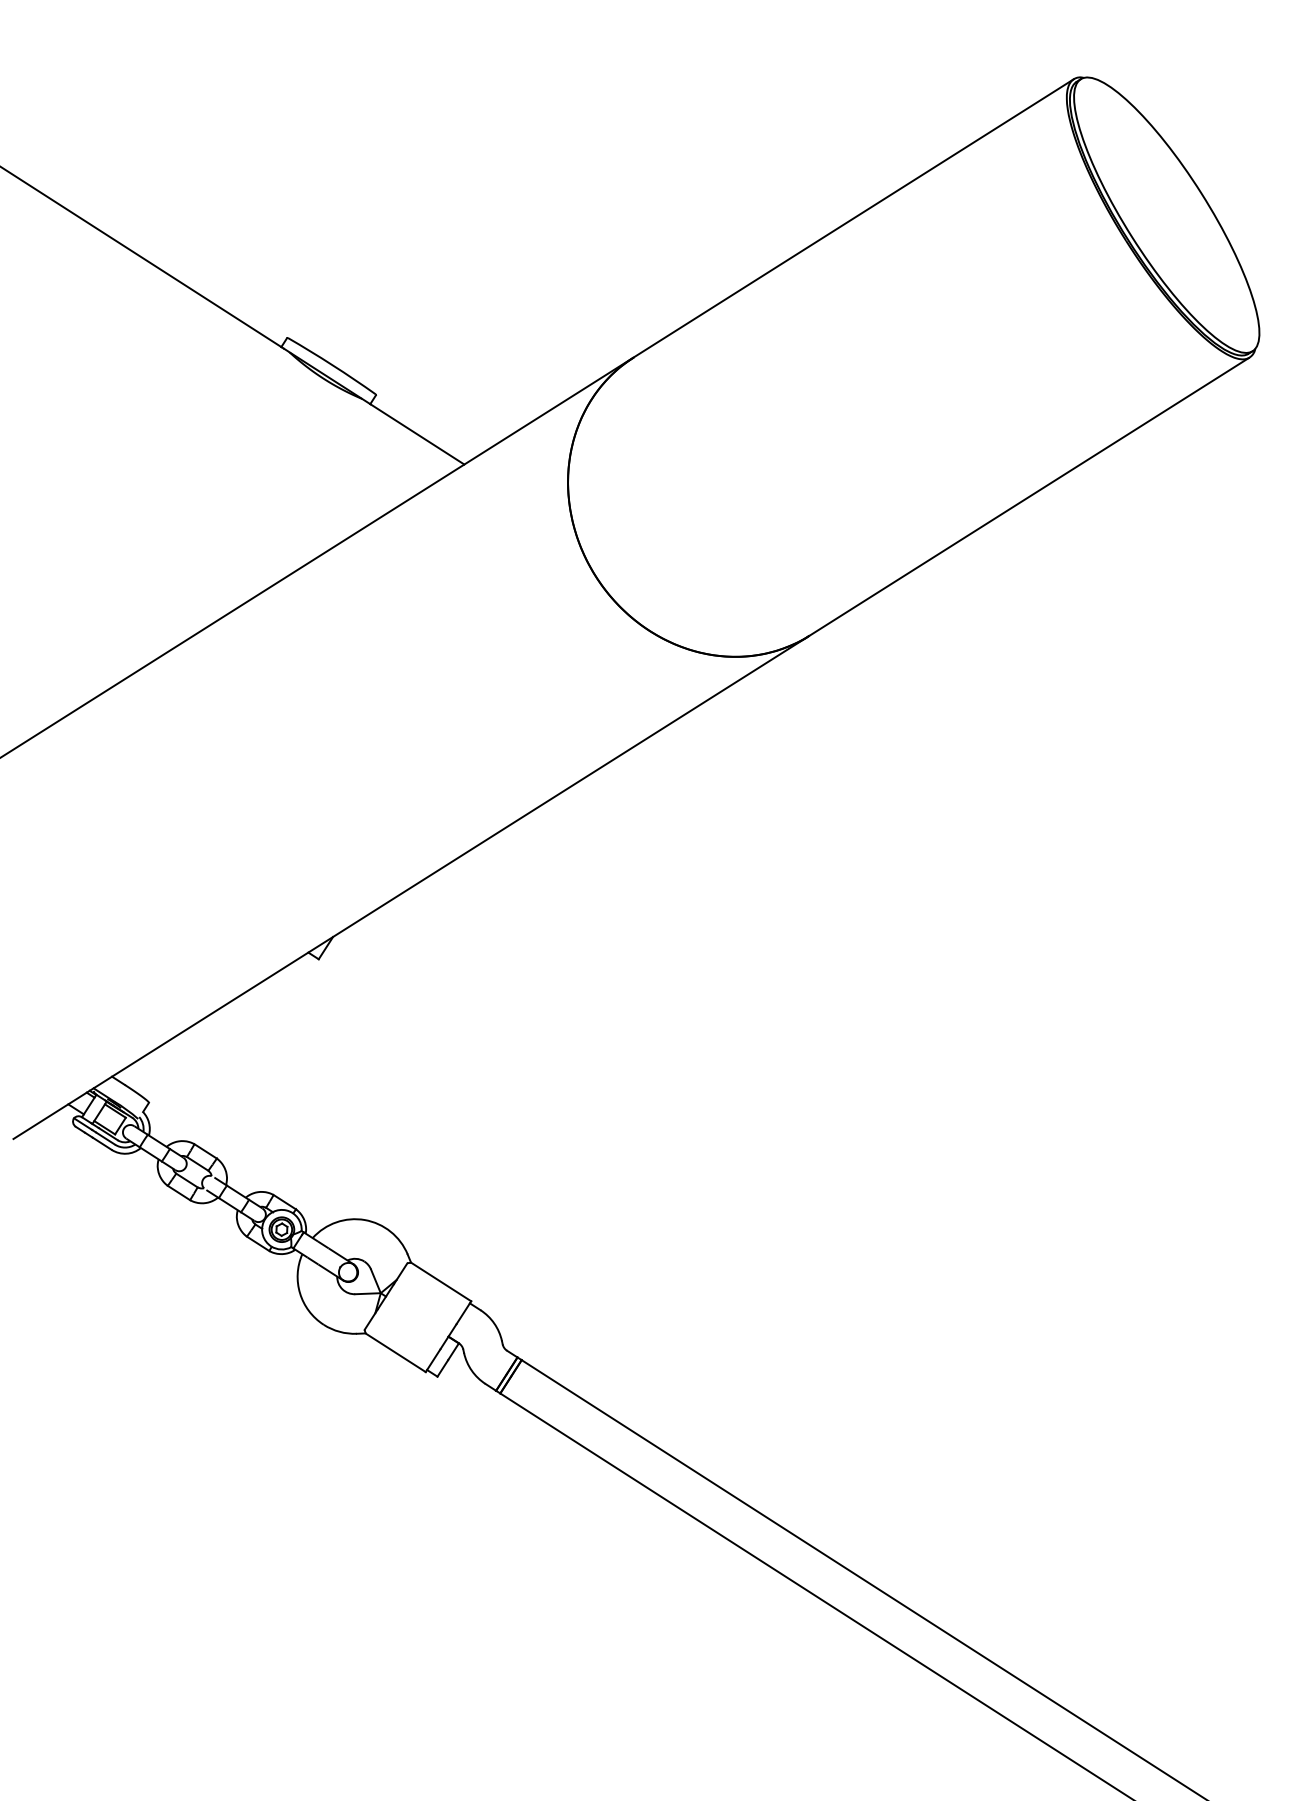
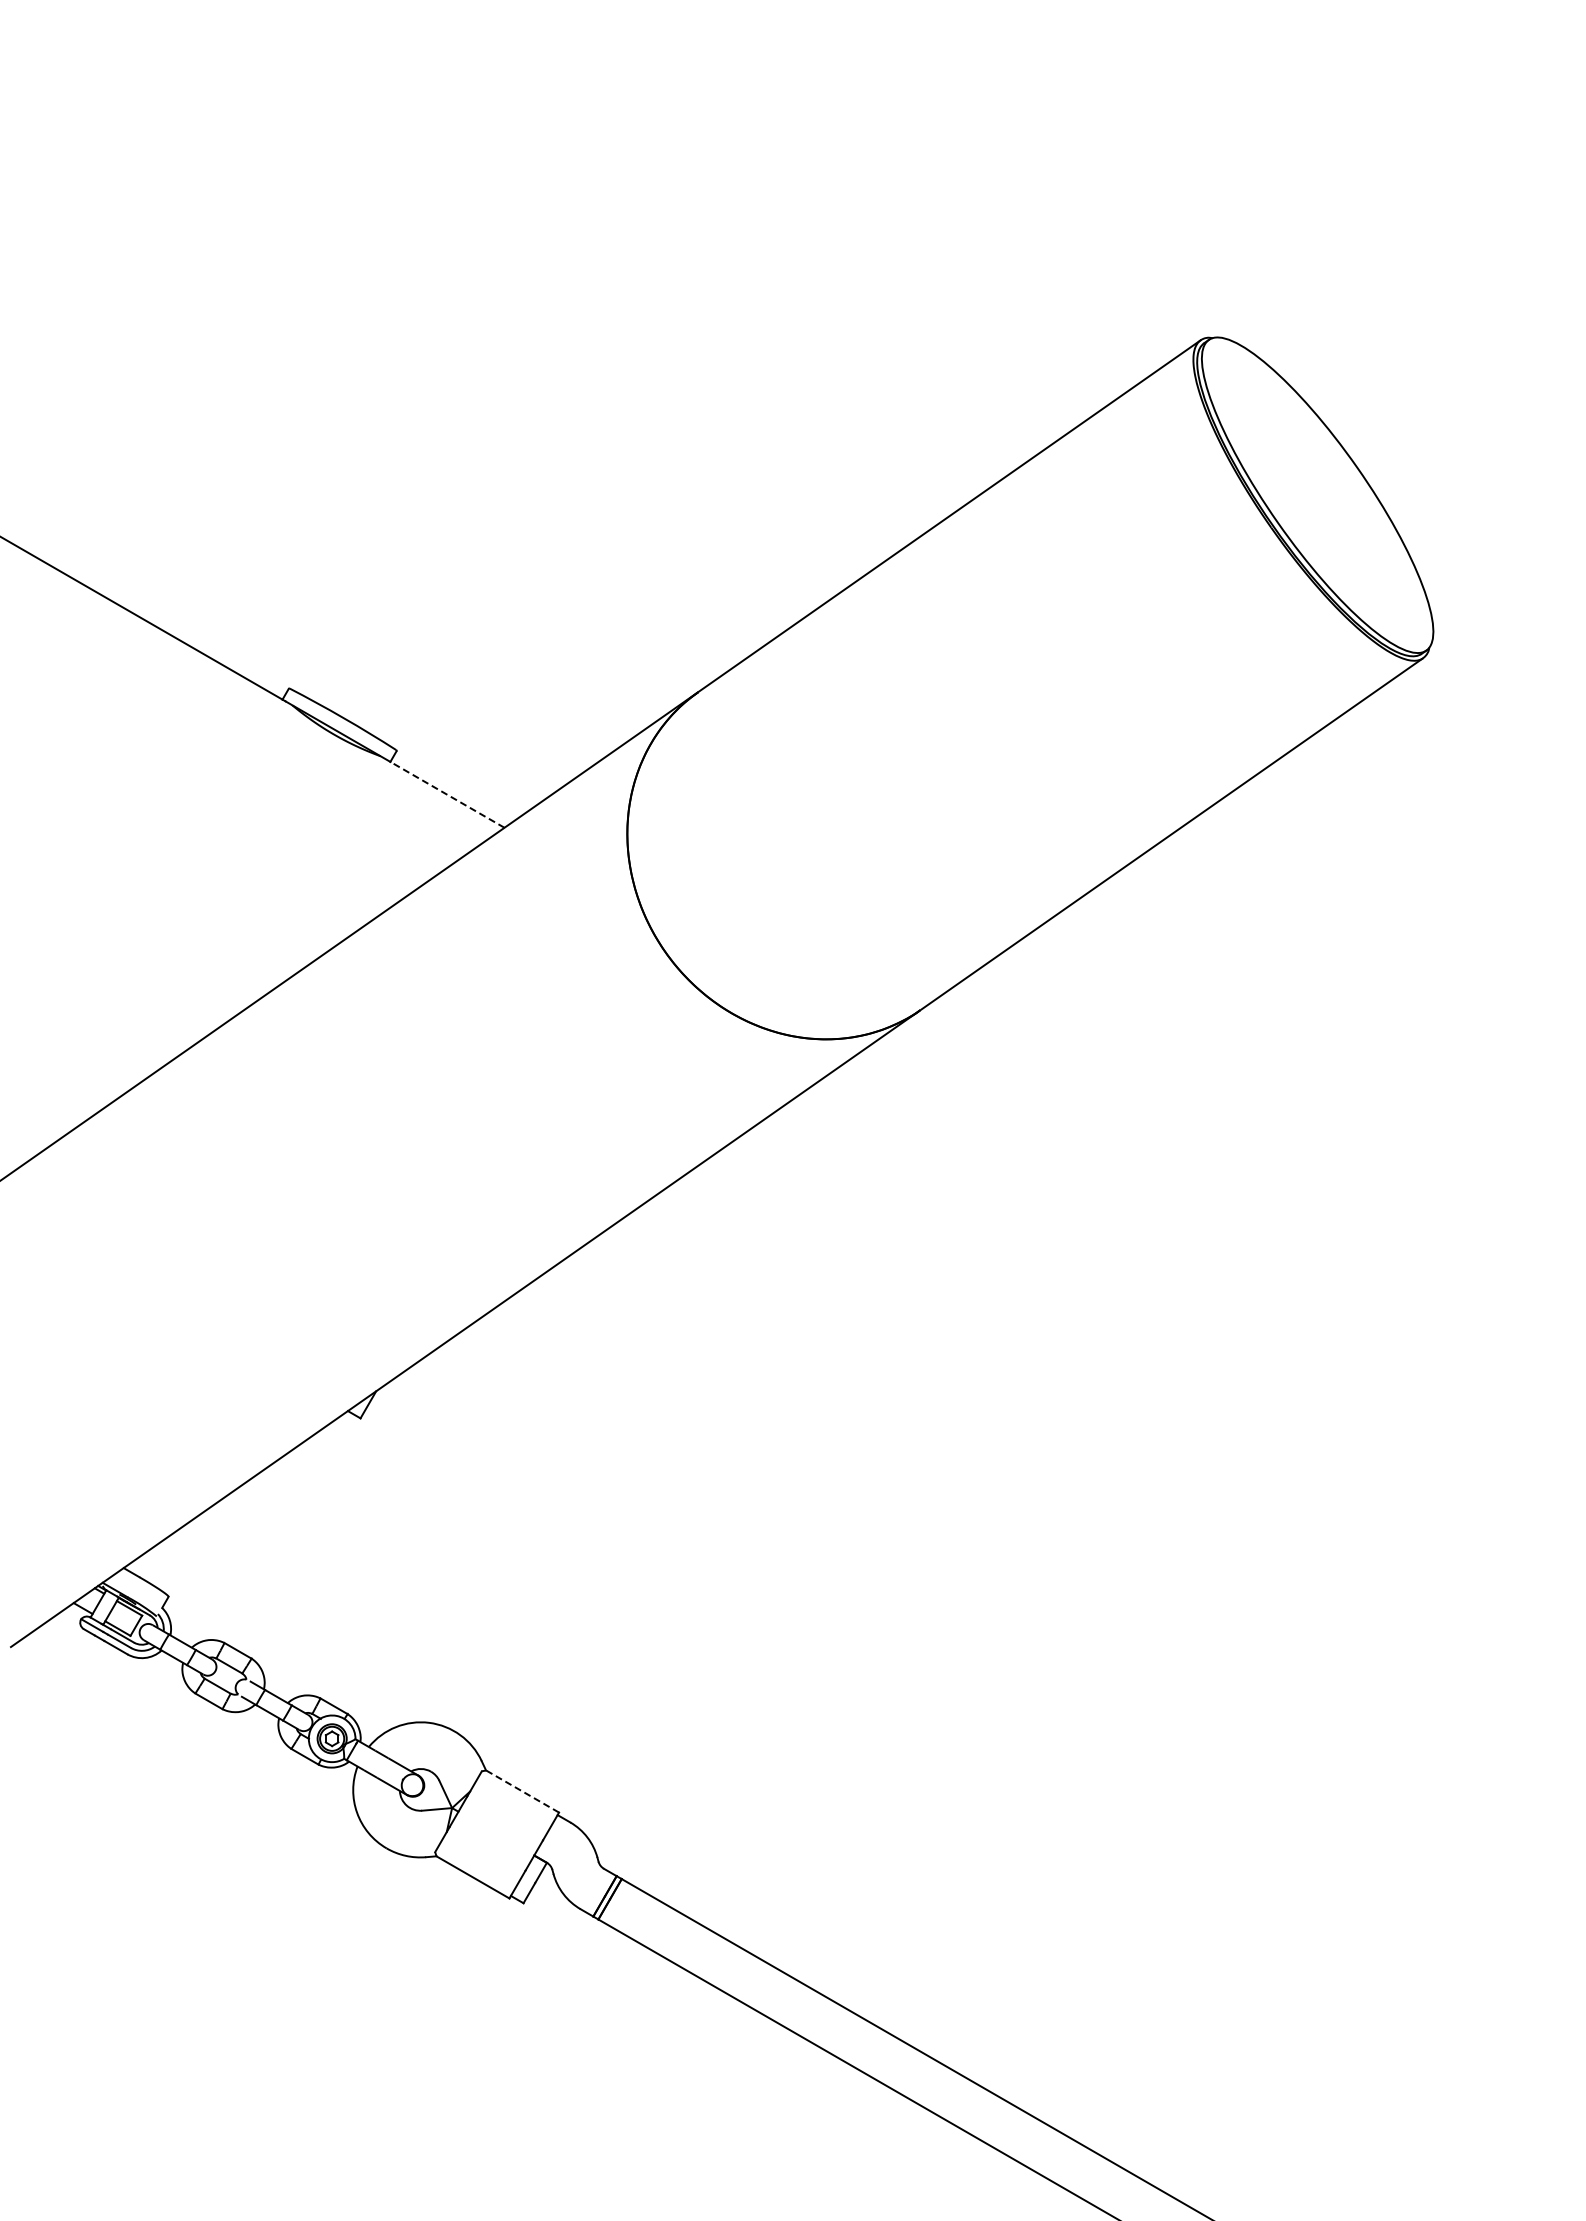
line: (417, 434) -> (447, 794), solid -> dashed
line: (441, 1281) -> (522, 1791), solid -> dashed

